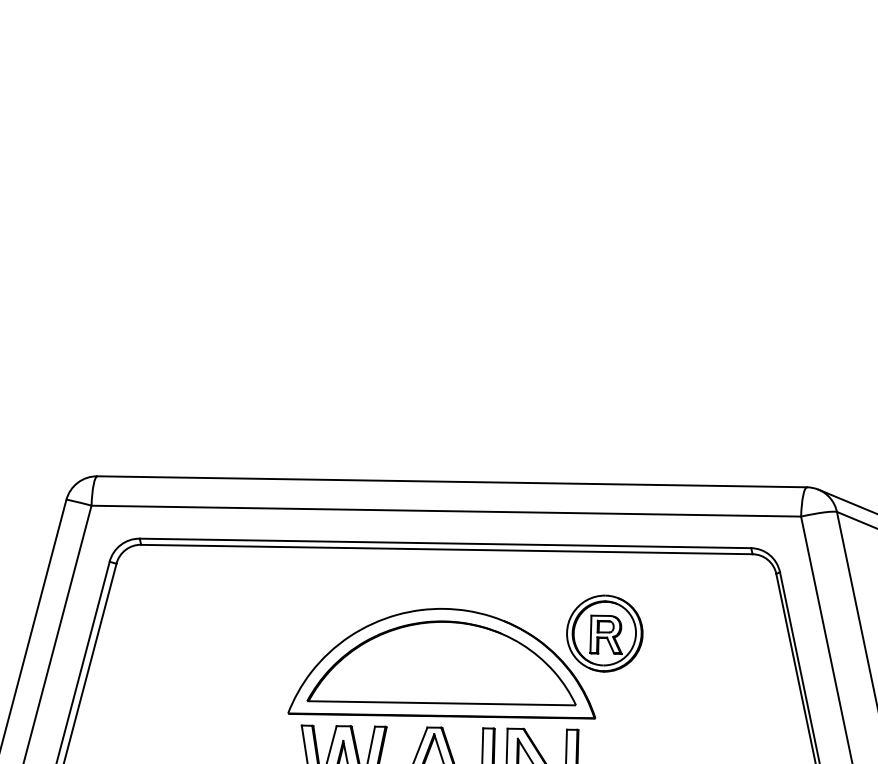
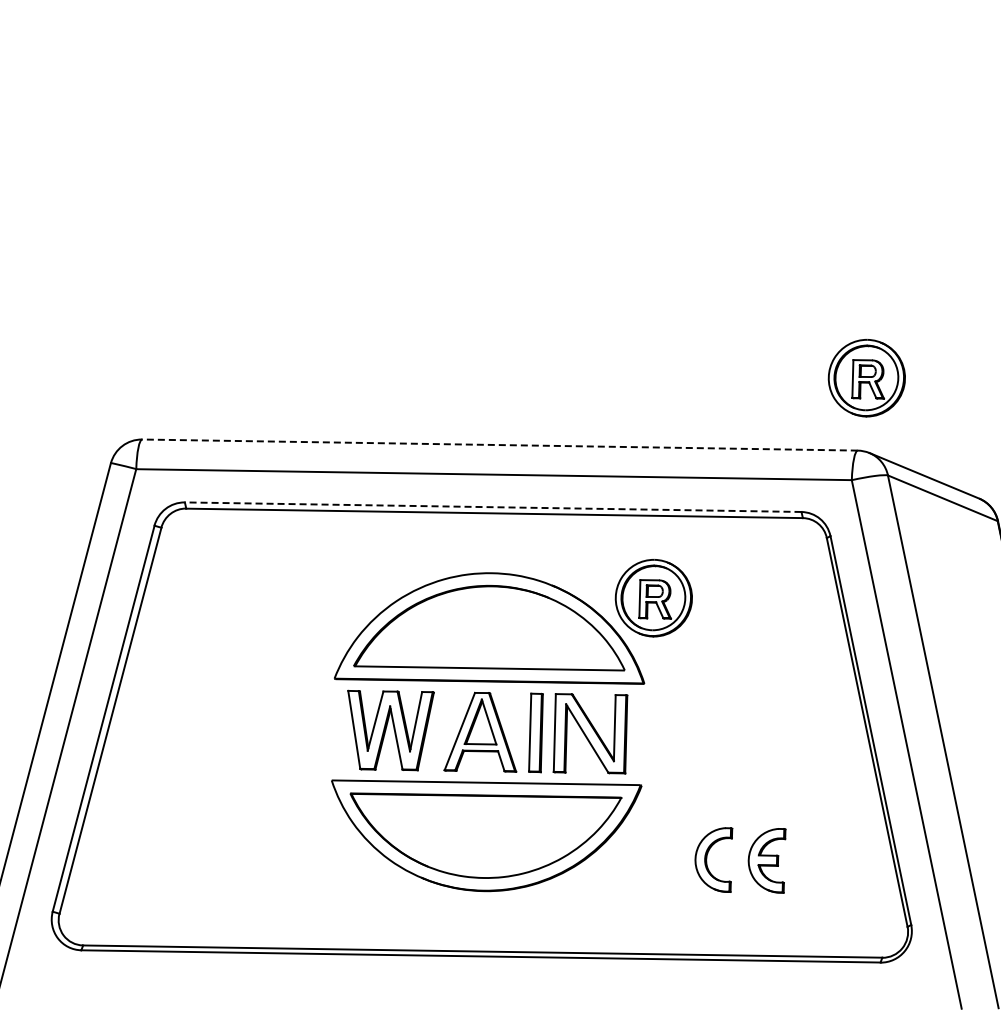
part: (815, 415) -> (866, 378), added
line: (451, 482) -> (499, 445), solid -> dashed
line: (444, 543) -> (492, 507), solid -> dashed

